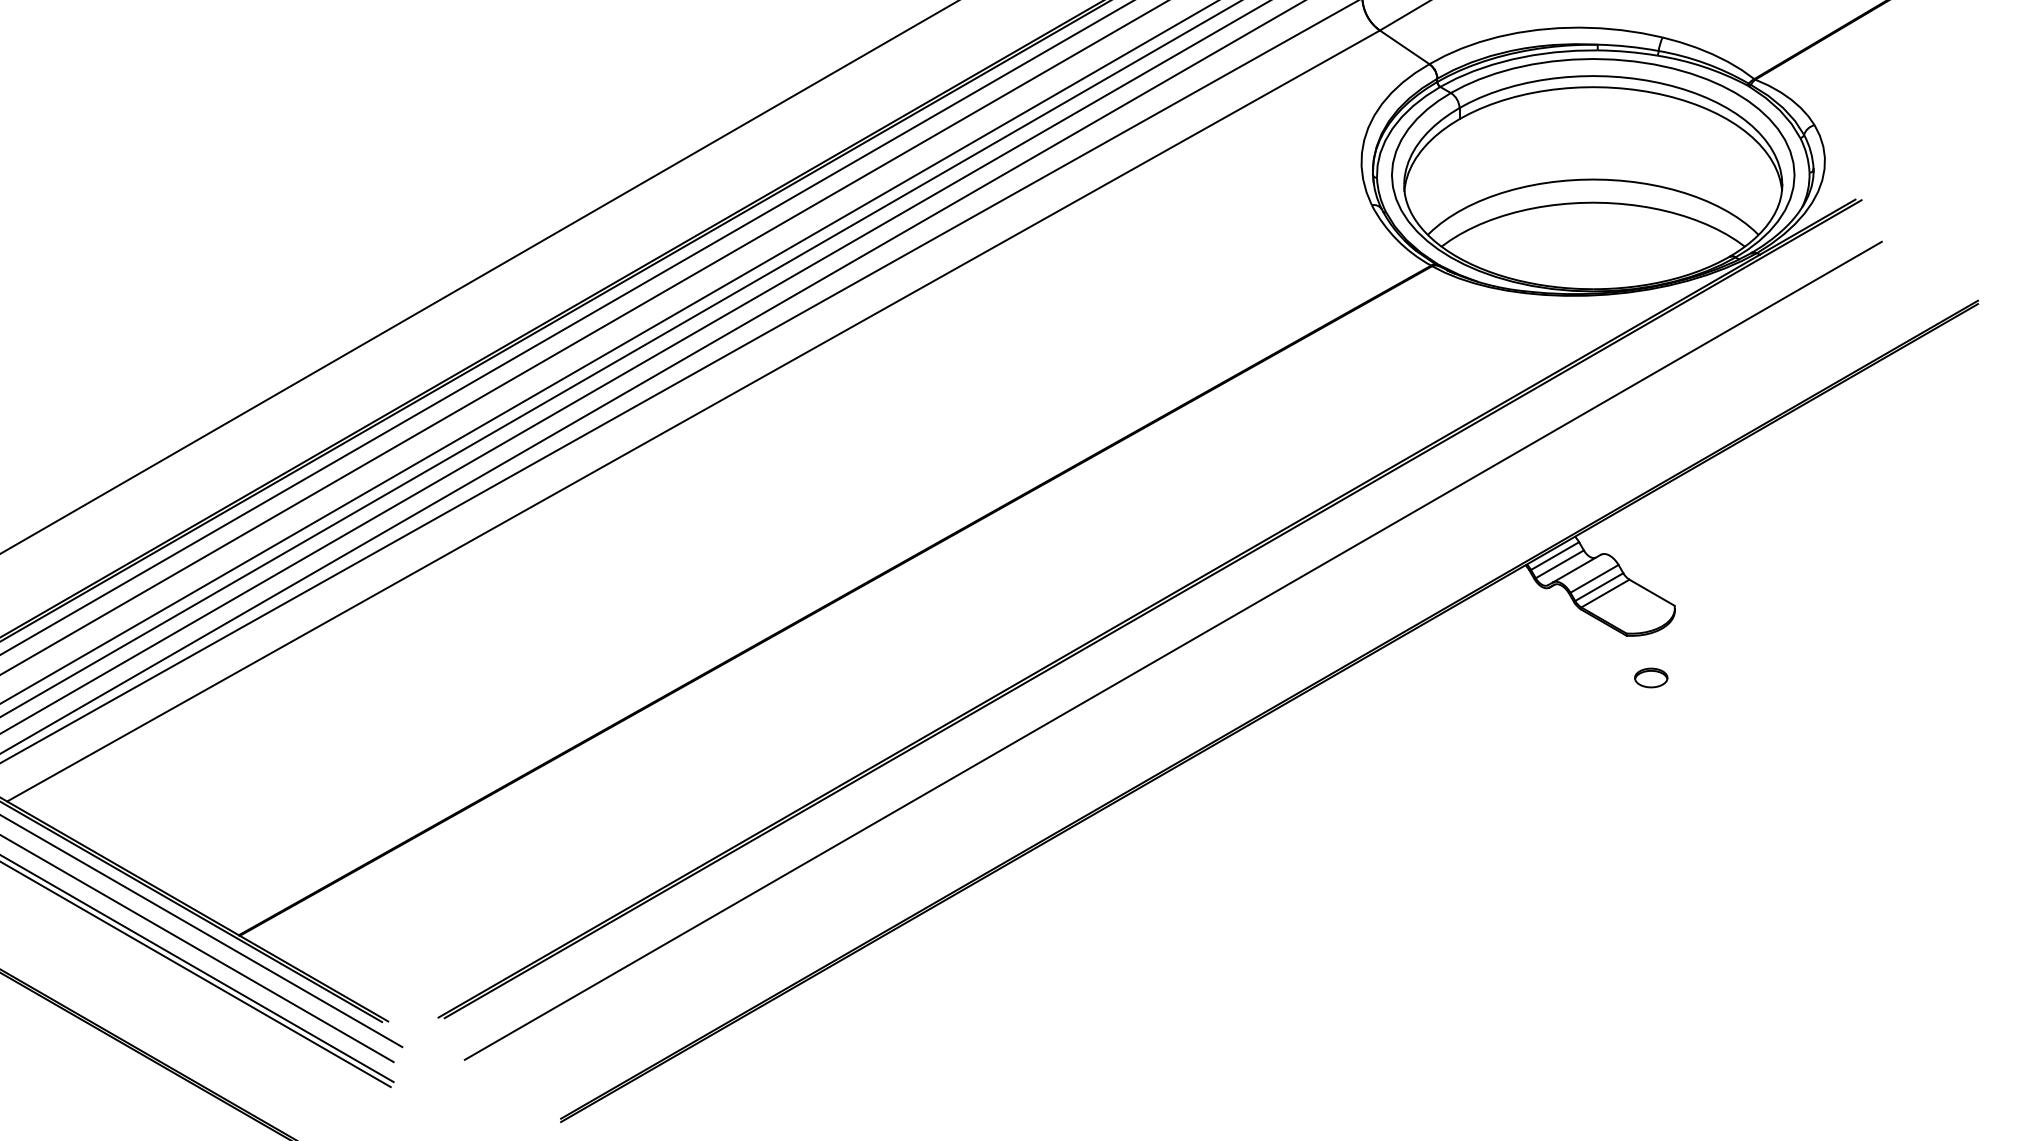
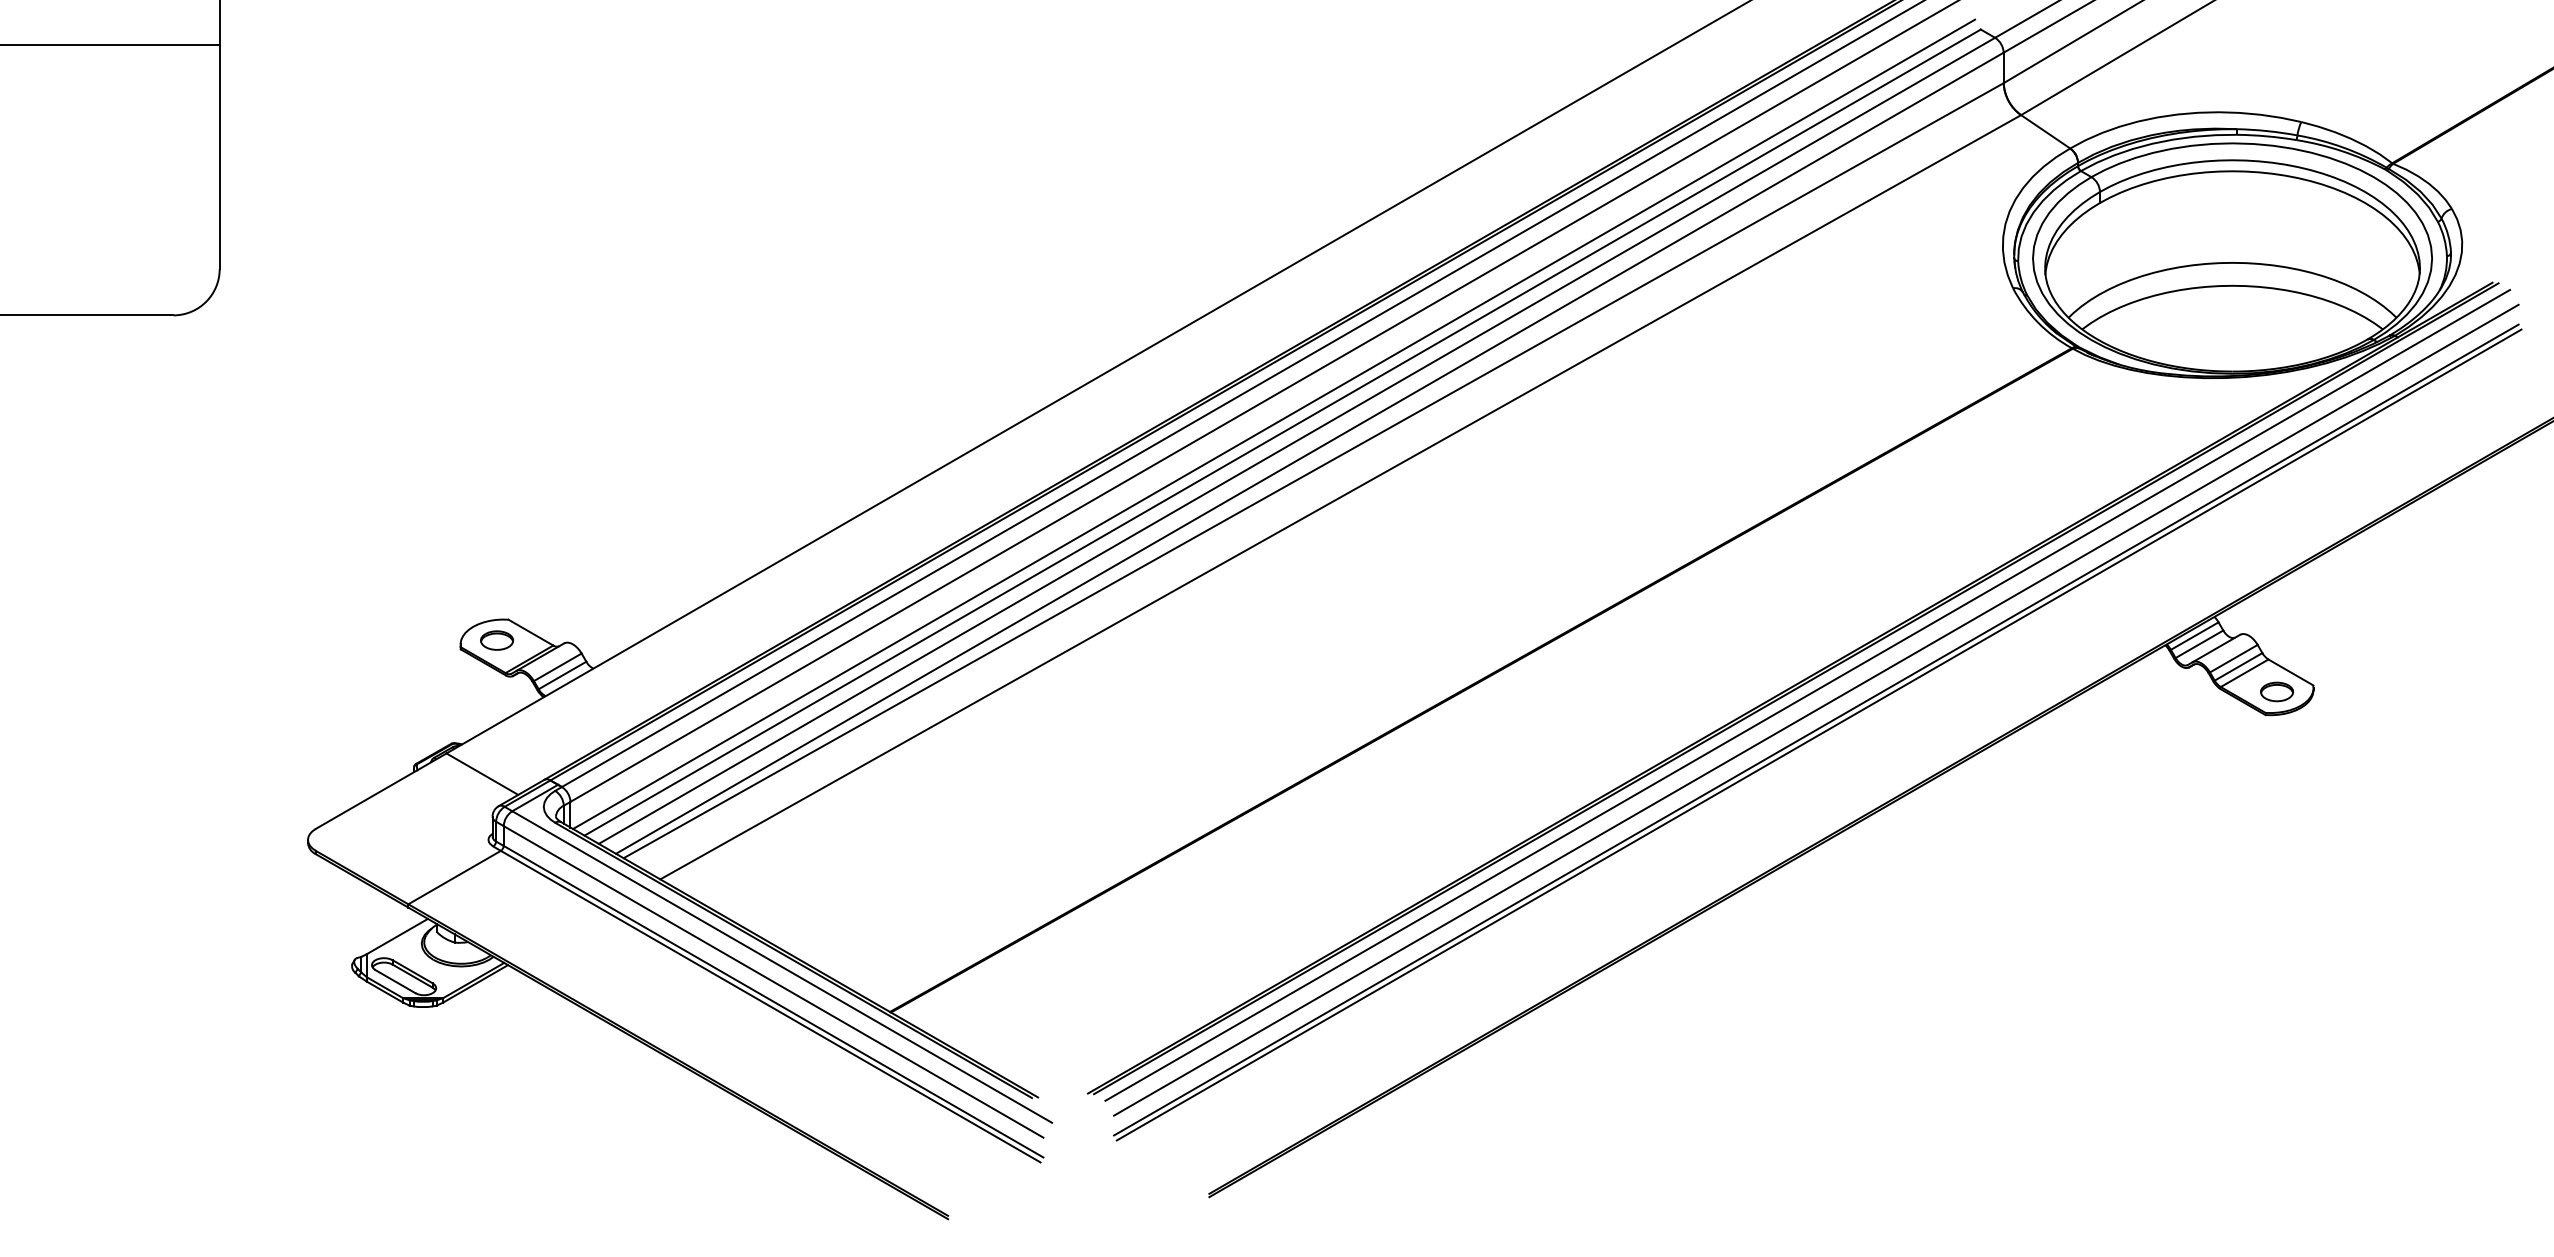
line: (1164, 614) -> (1807, 694), added
line: (1173, 630) -> (1816, 709), added
line: (1175, 655) -> (1818, 734), added
part: (1651, 677) -> (2277, 691), moved

